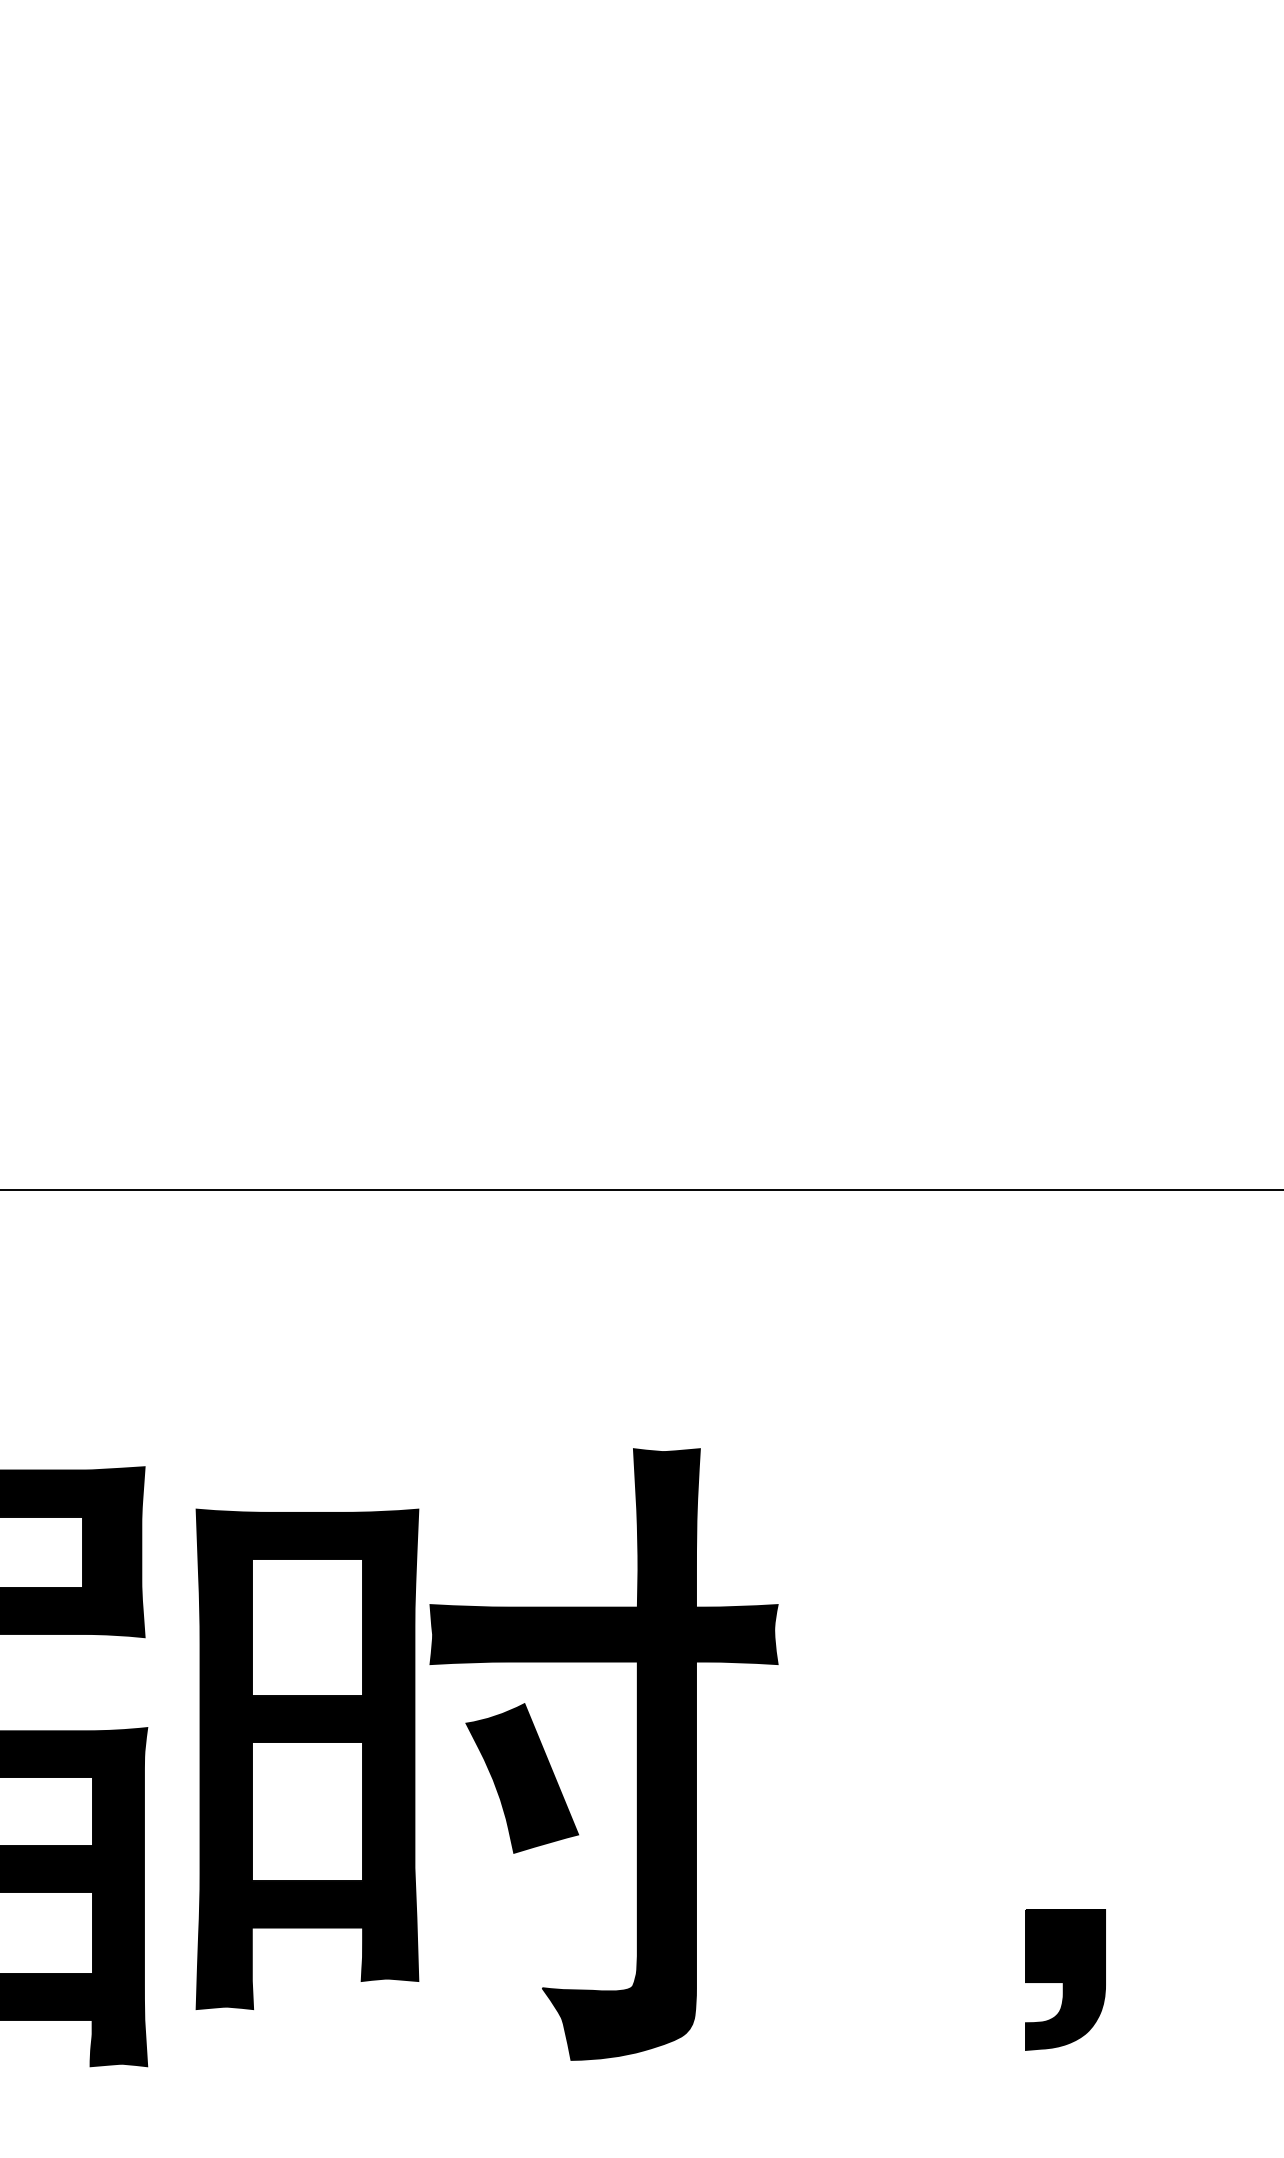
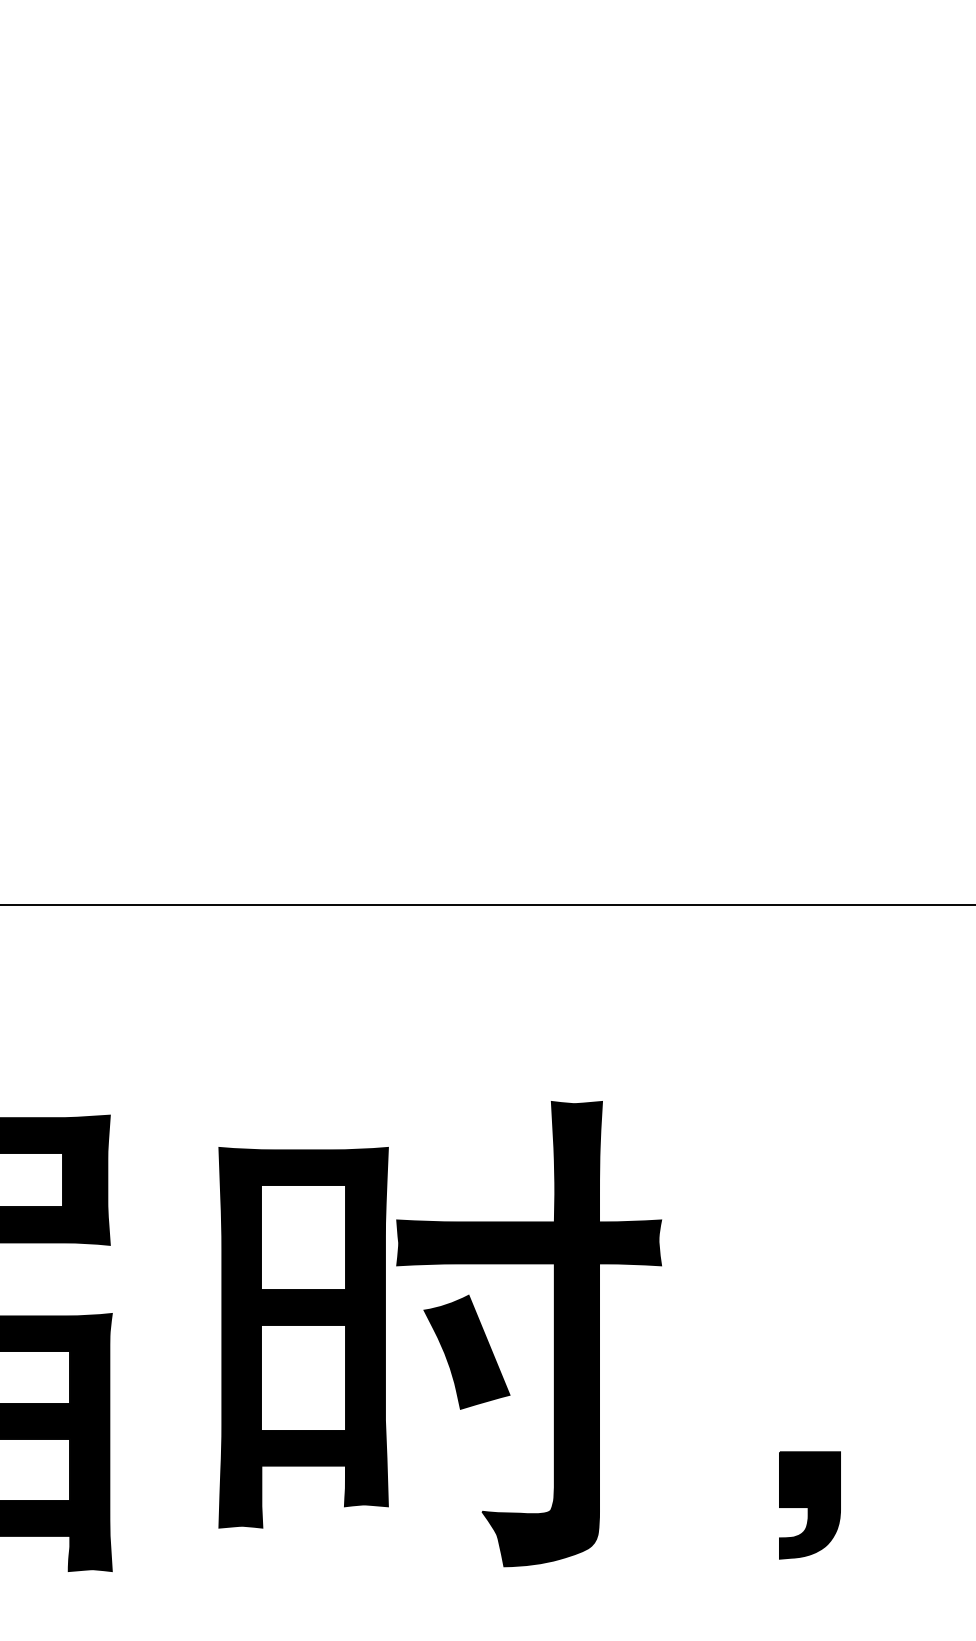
part: (487, 1755) -> (440, 1334), moved

